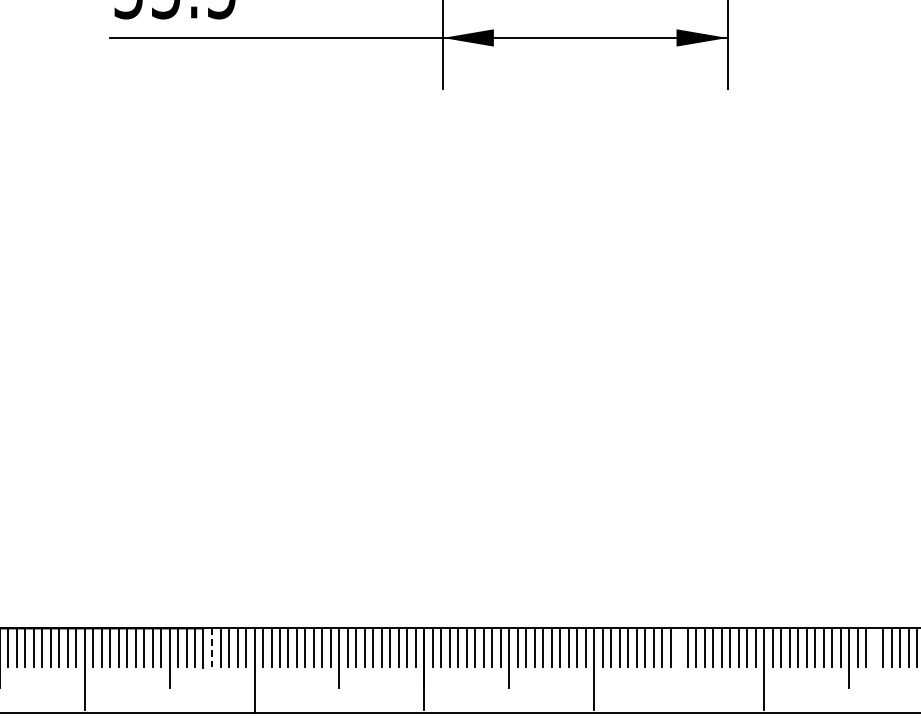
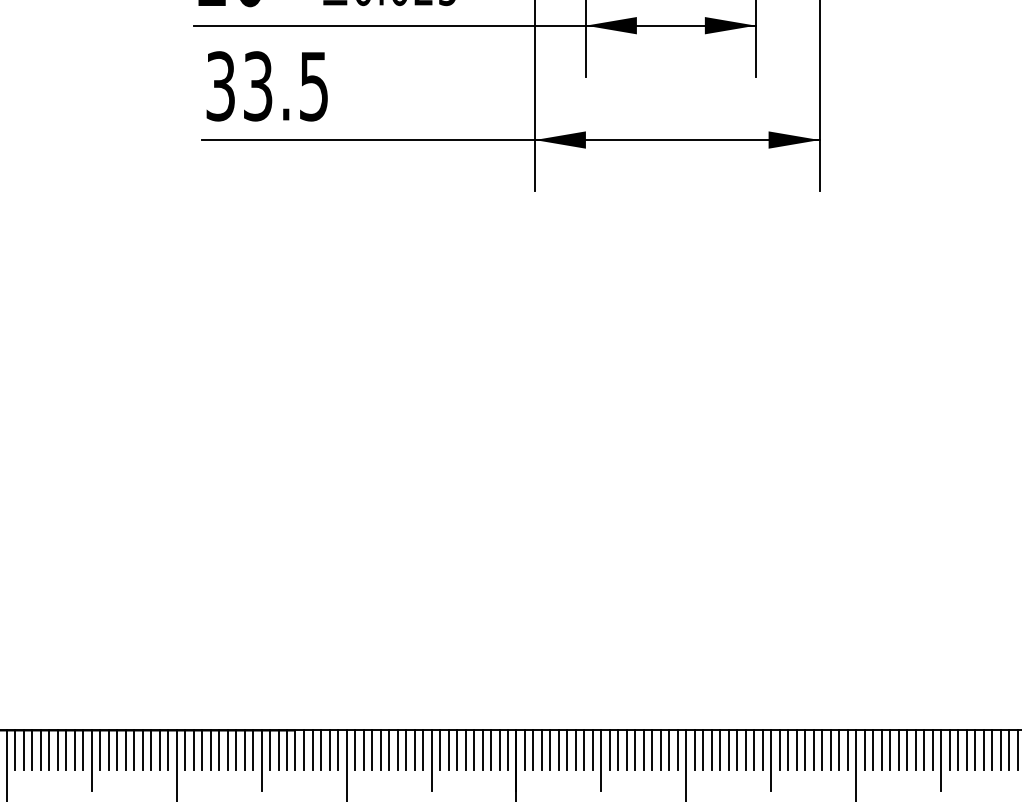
line: (212, 647) -> (304, 749), dashed -> solid
line: (874, 647) -> (966, 749), added
line: (679, 658) -> (771, 760), added

